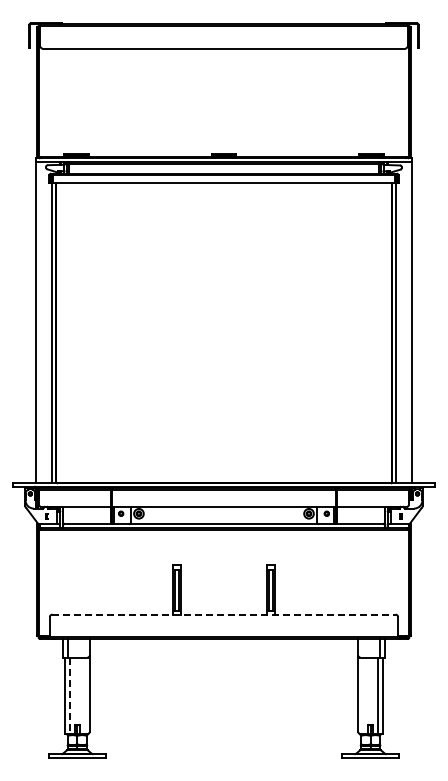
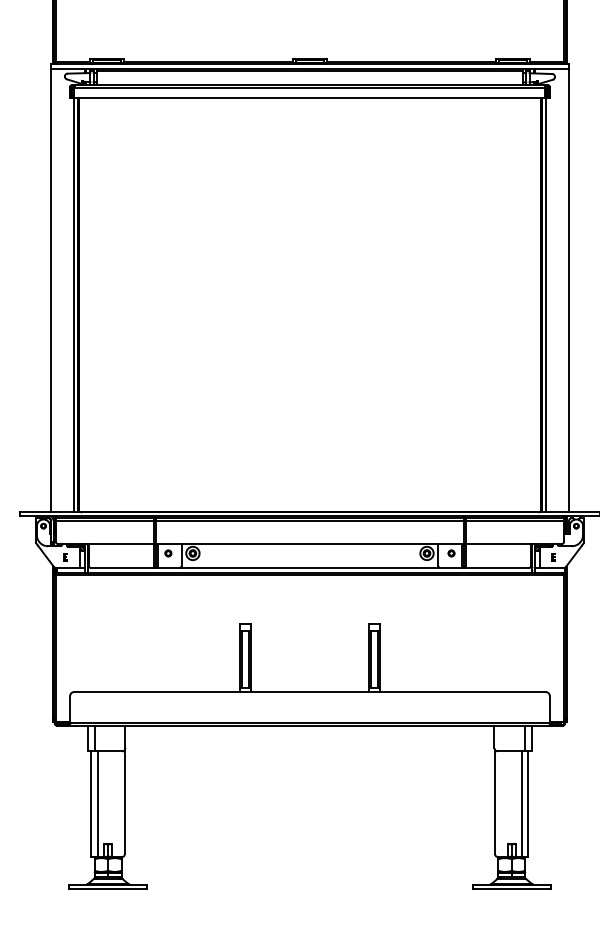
line: (223, 614) -> (309, 692), dashed -> solid
line: (70, 696) -> (98, 804), dashed -> solid

